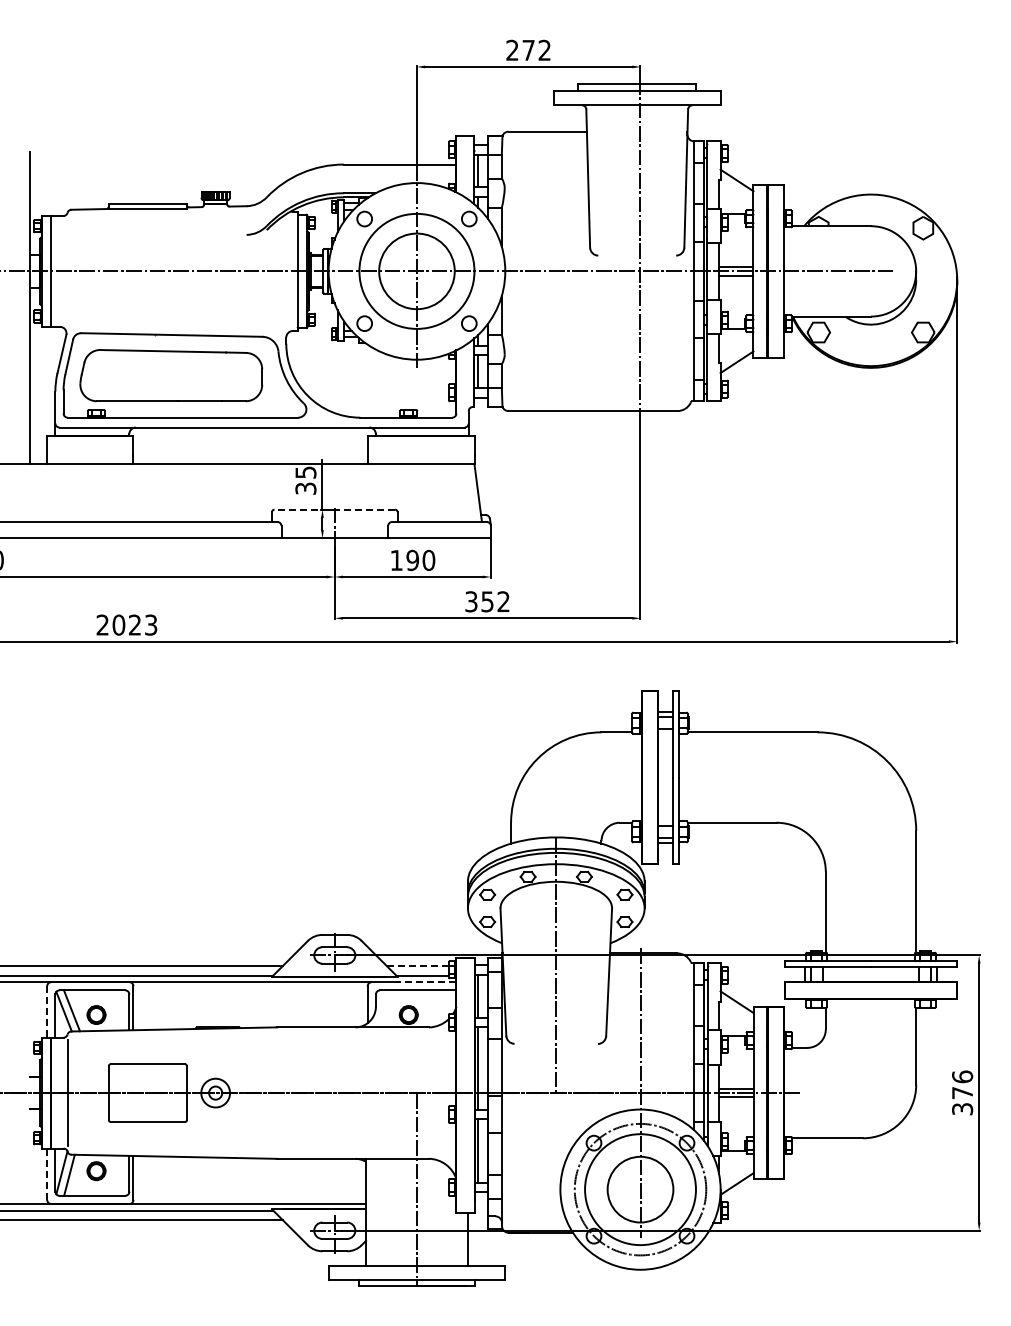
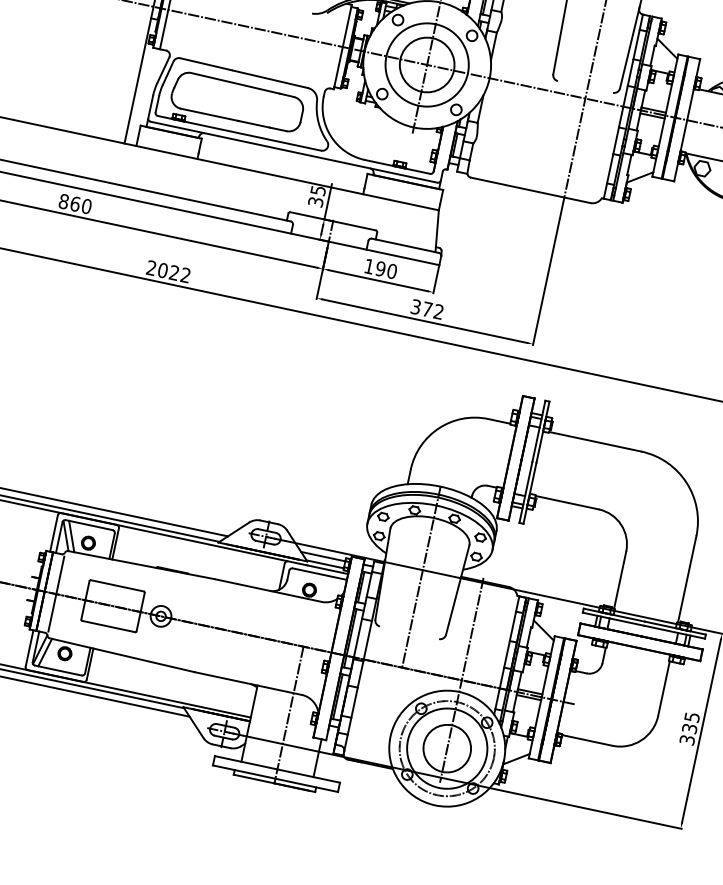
line: (334, 509) -> (332, 221), dashed -> solid
text: (487, 601) -> (427, 309), 352 -> 372
text: (151, 624) -> (186, 275), 2023 -> 2022
line: (417, 965) -> (323, 556), dashed -> solid
line: (426, 982) -> (326, 569), dashed -> solid
line: (47, 1011) -> (54, 533), dashed -> solid
text: (962, 1084) -> (691, 722), 376 -> 335
line: (47, 1174) -> (29, 648), dashed -> solid

